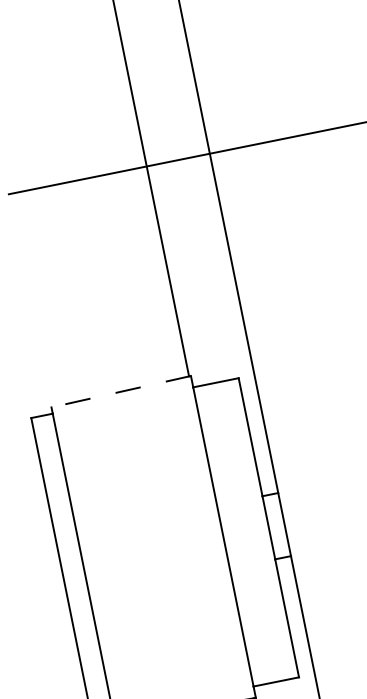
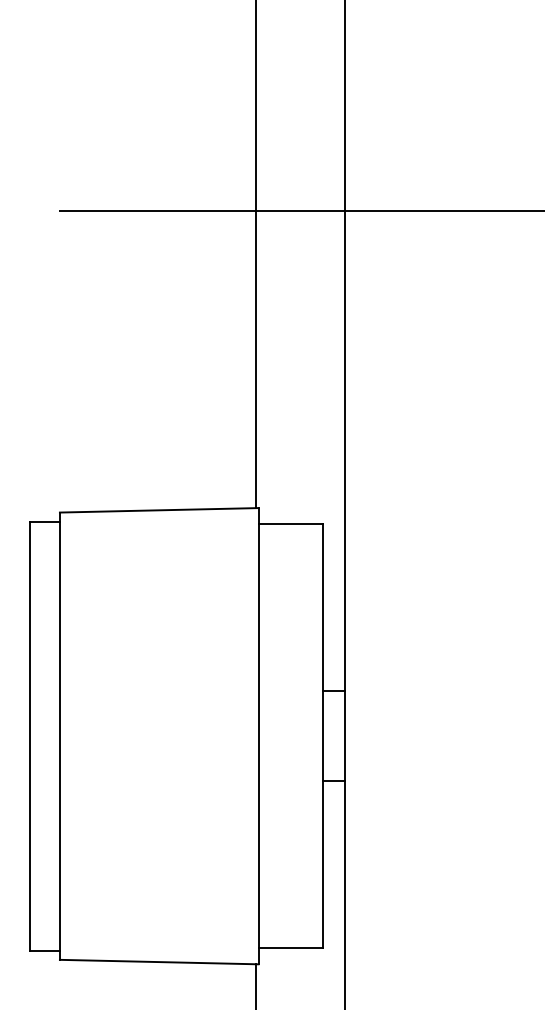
line: (120, 391) -> (158, 510), dashed -> solid

